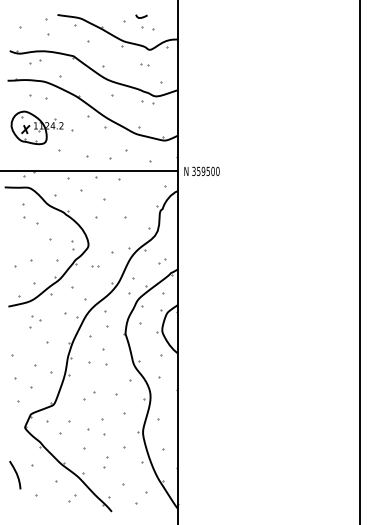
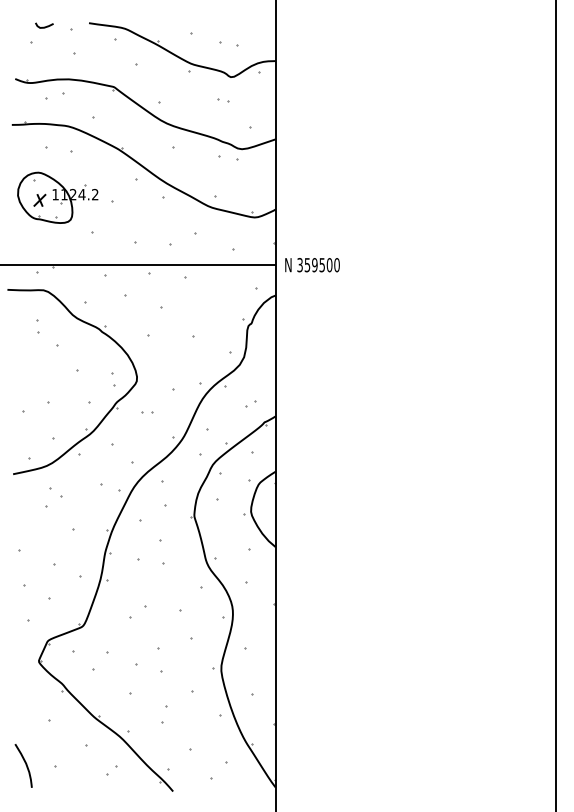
curve: (141, 16) -> (44, 25), moved
part: (24, 211) -> (38, 327), size x0.62
curve: (15, 473) -> (24, 763), moved

